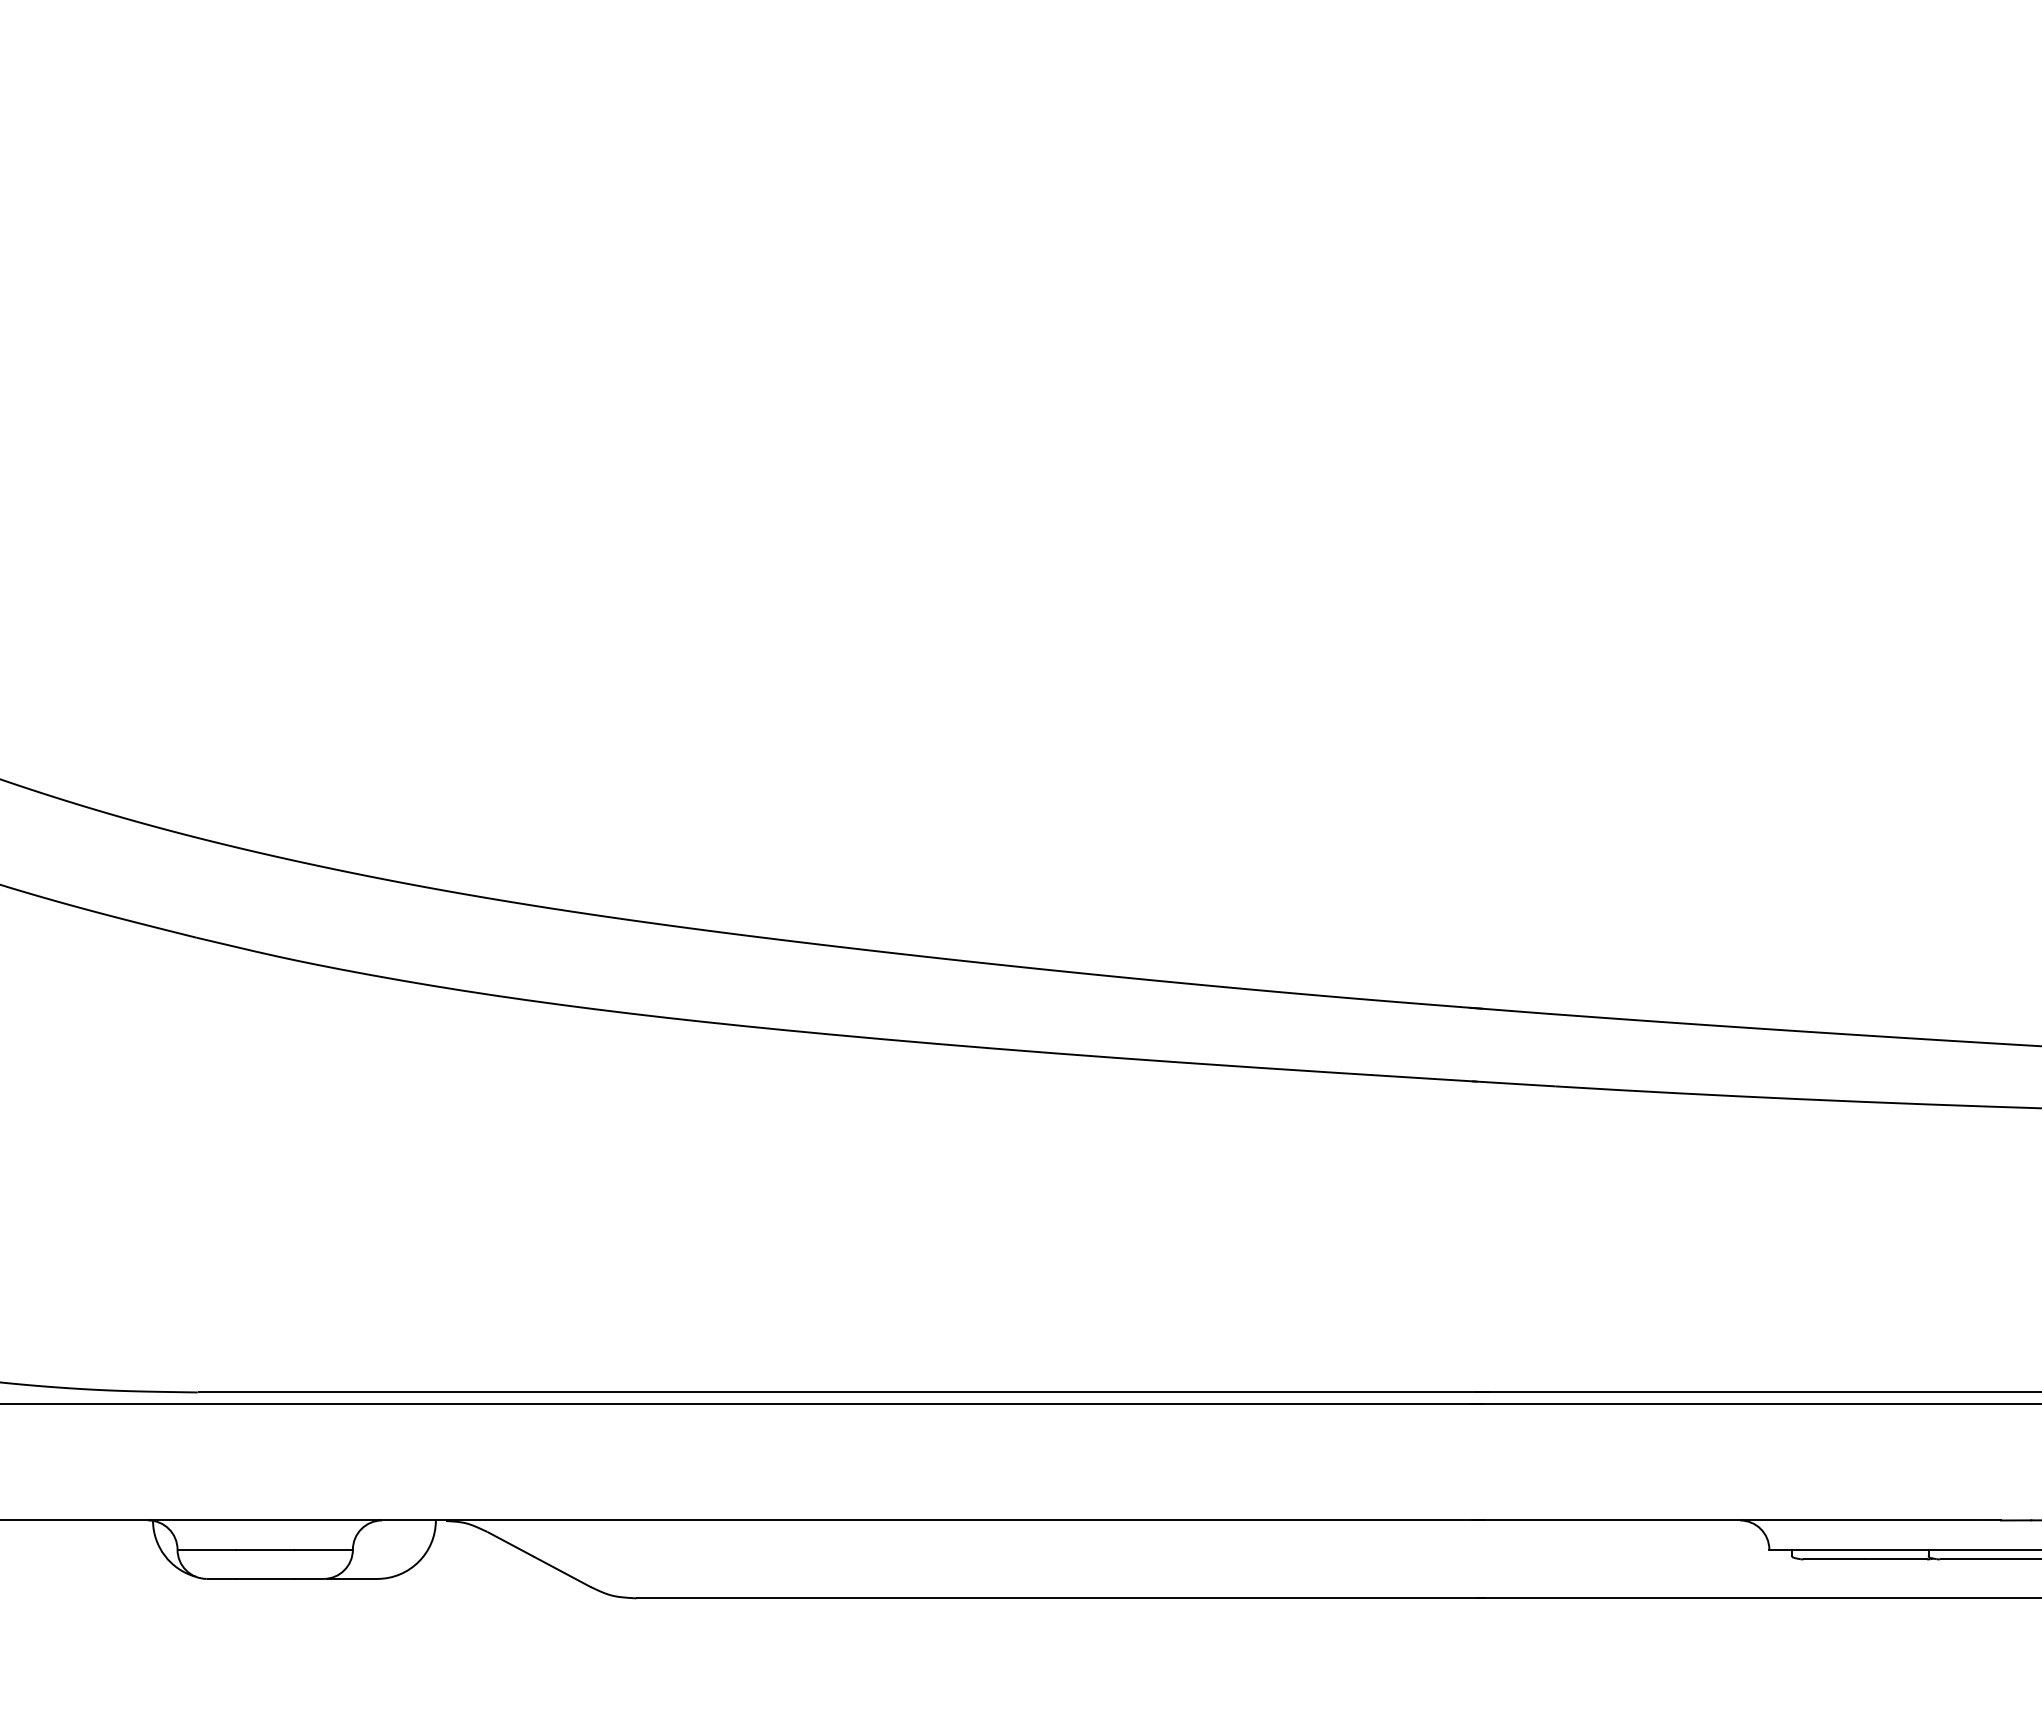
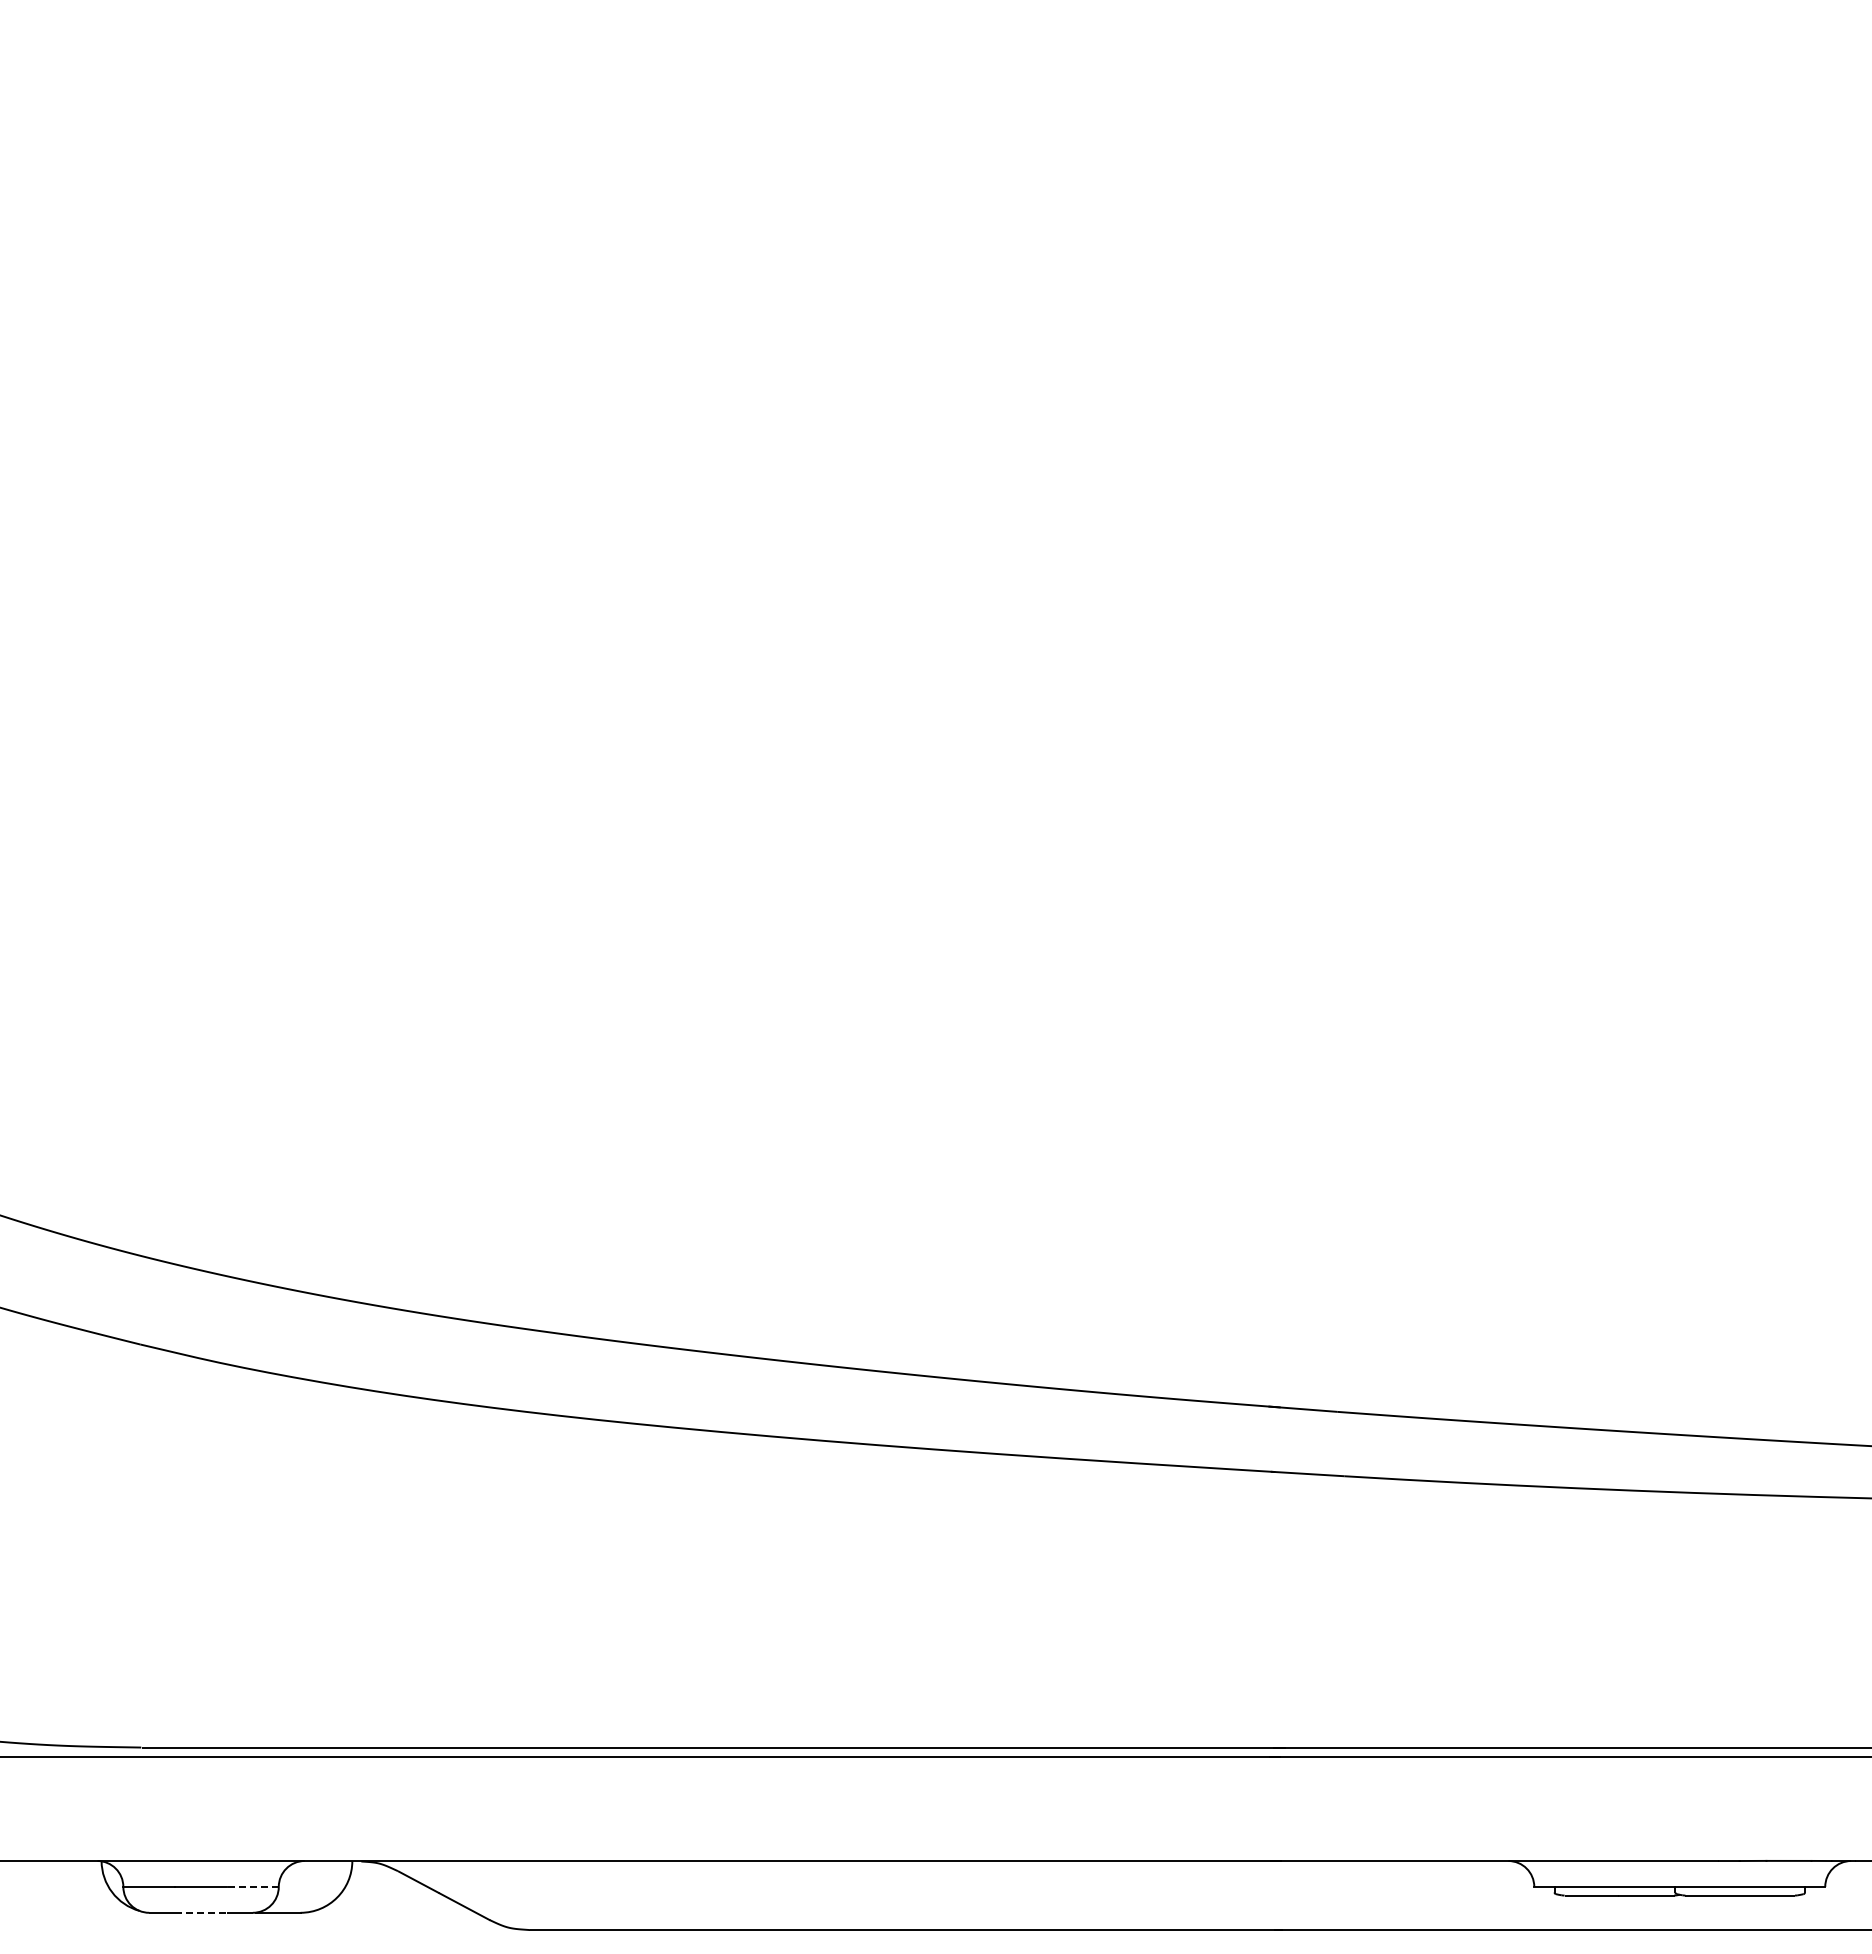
line: (323, 1549) -> (252, 1886), solid -> dashed
line: (265, 1578) -> (201, 1912), solid -> dashed

